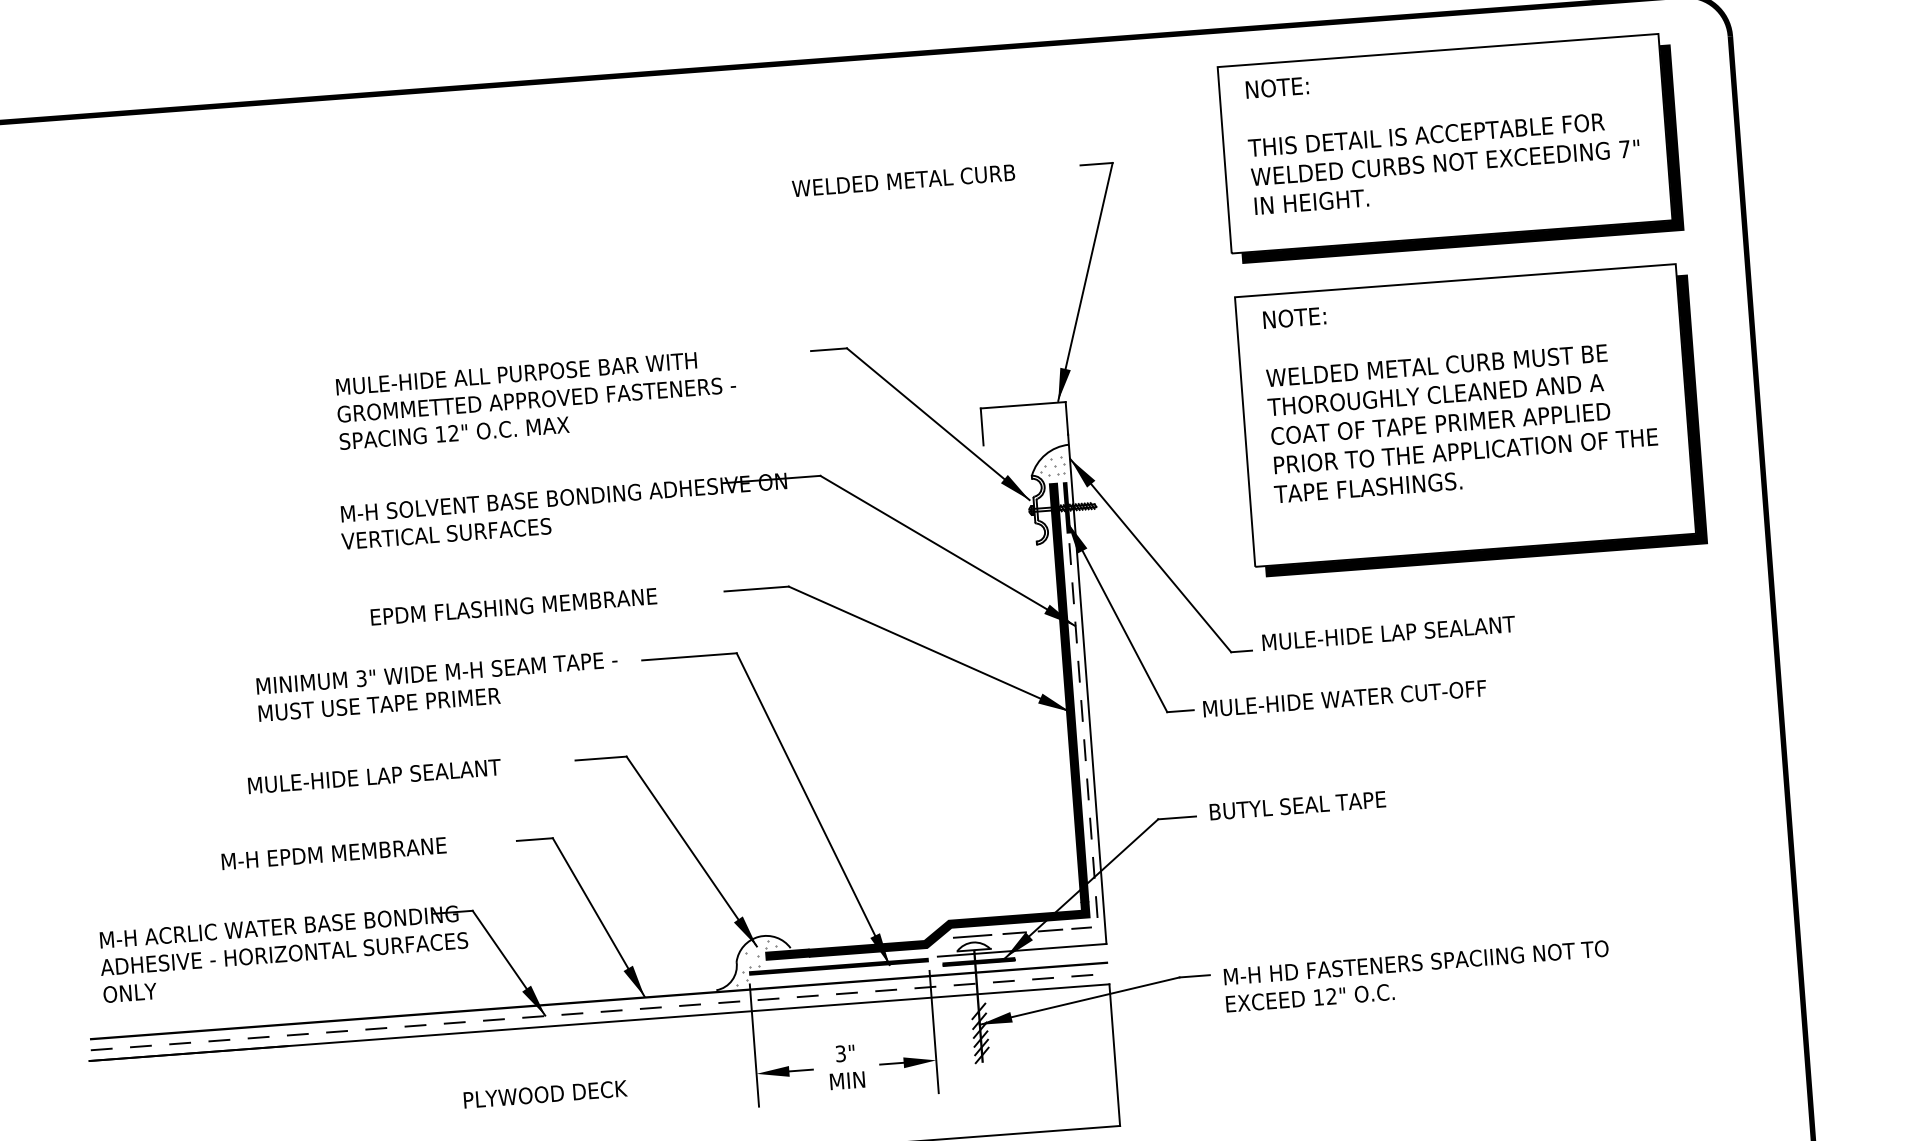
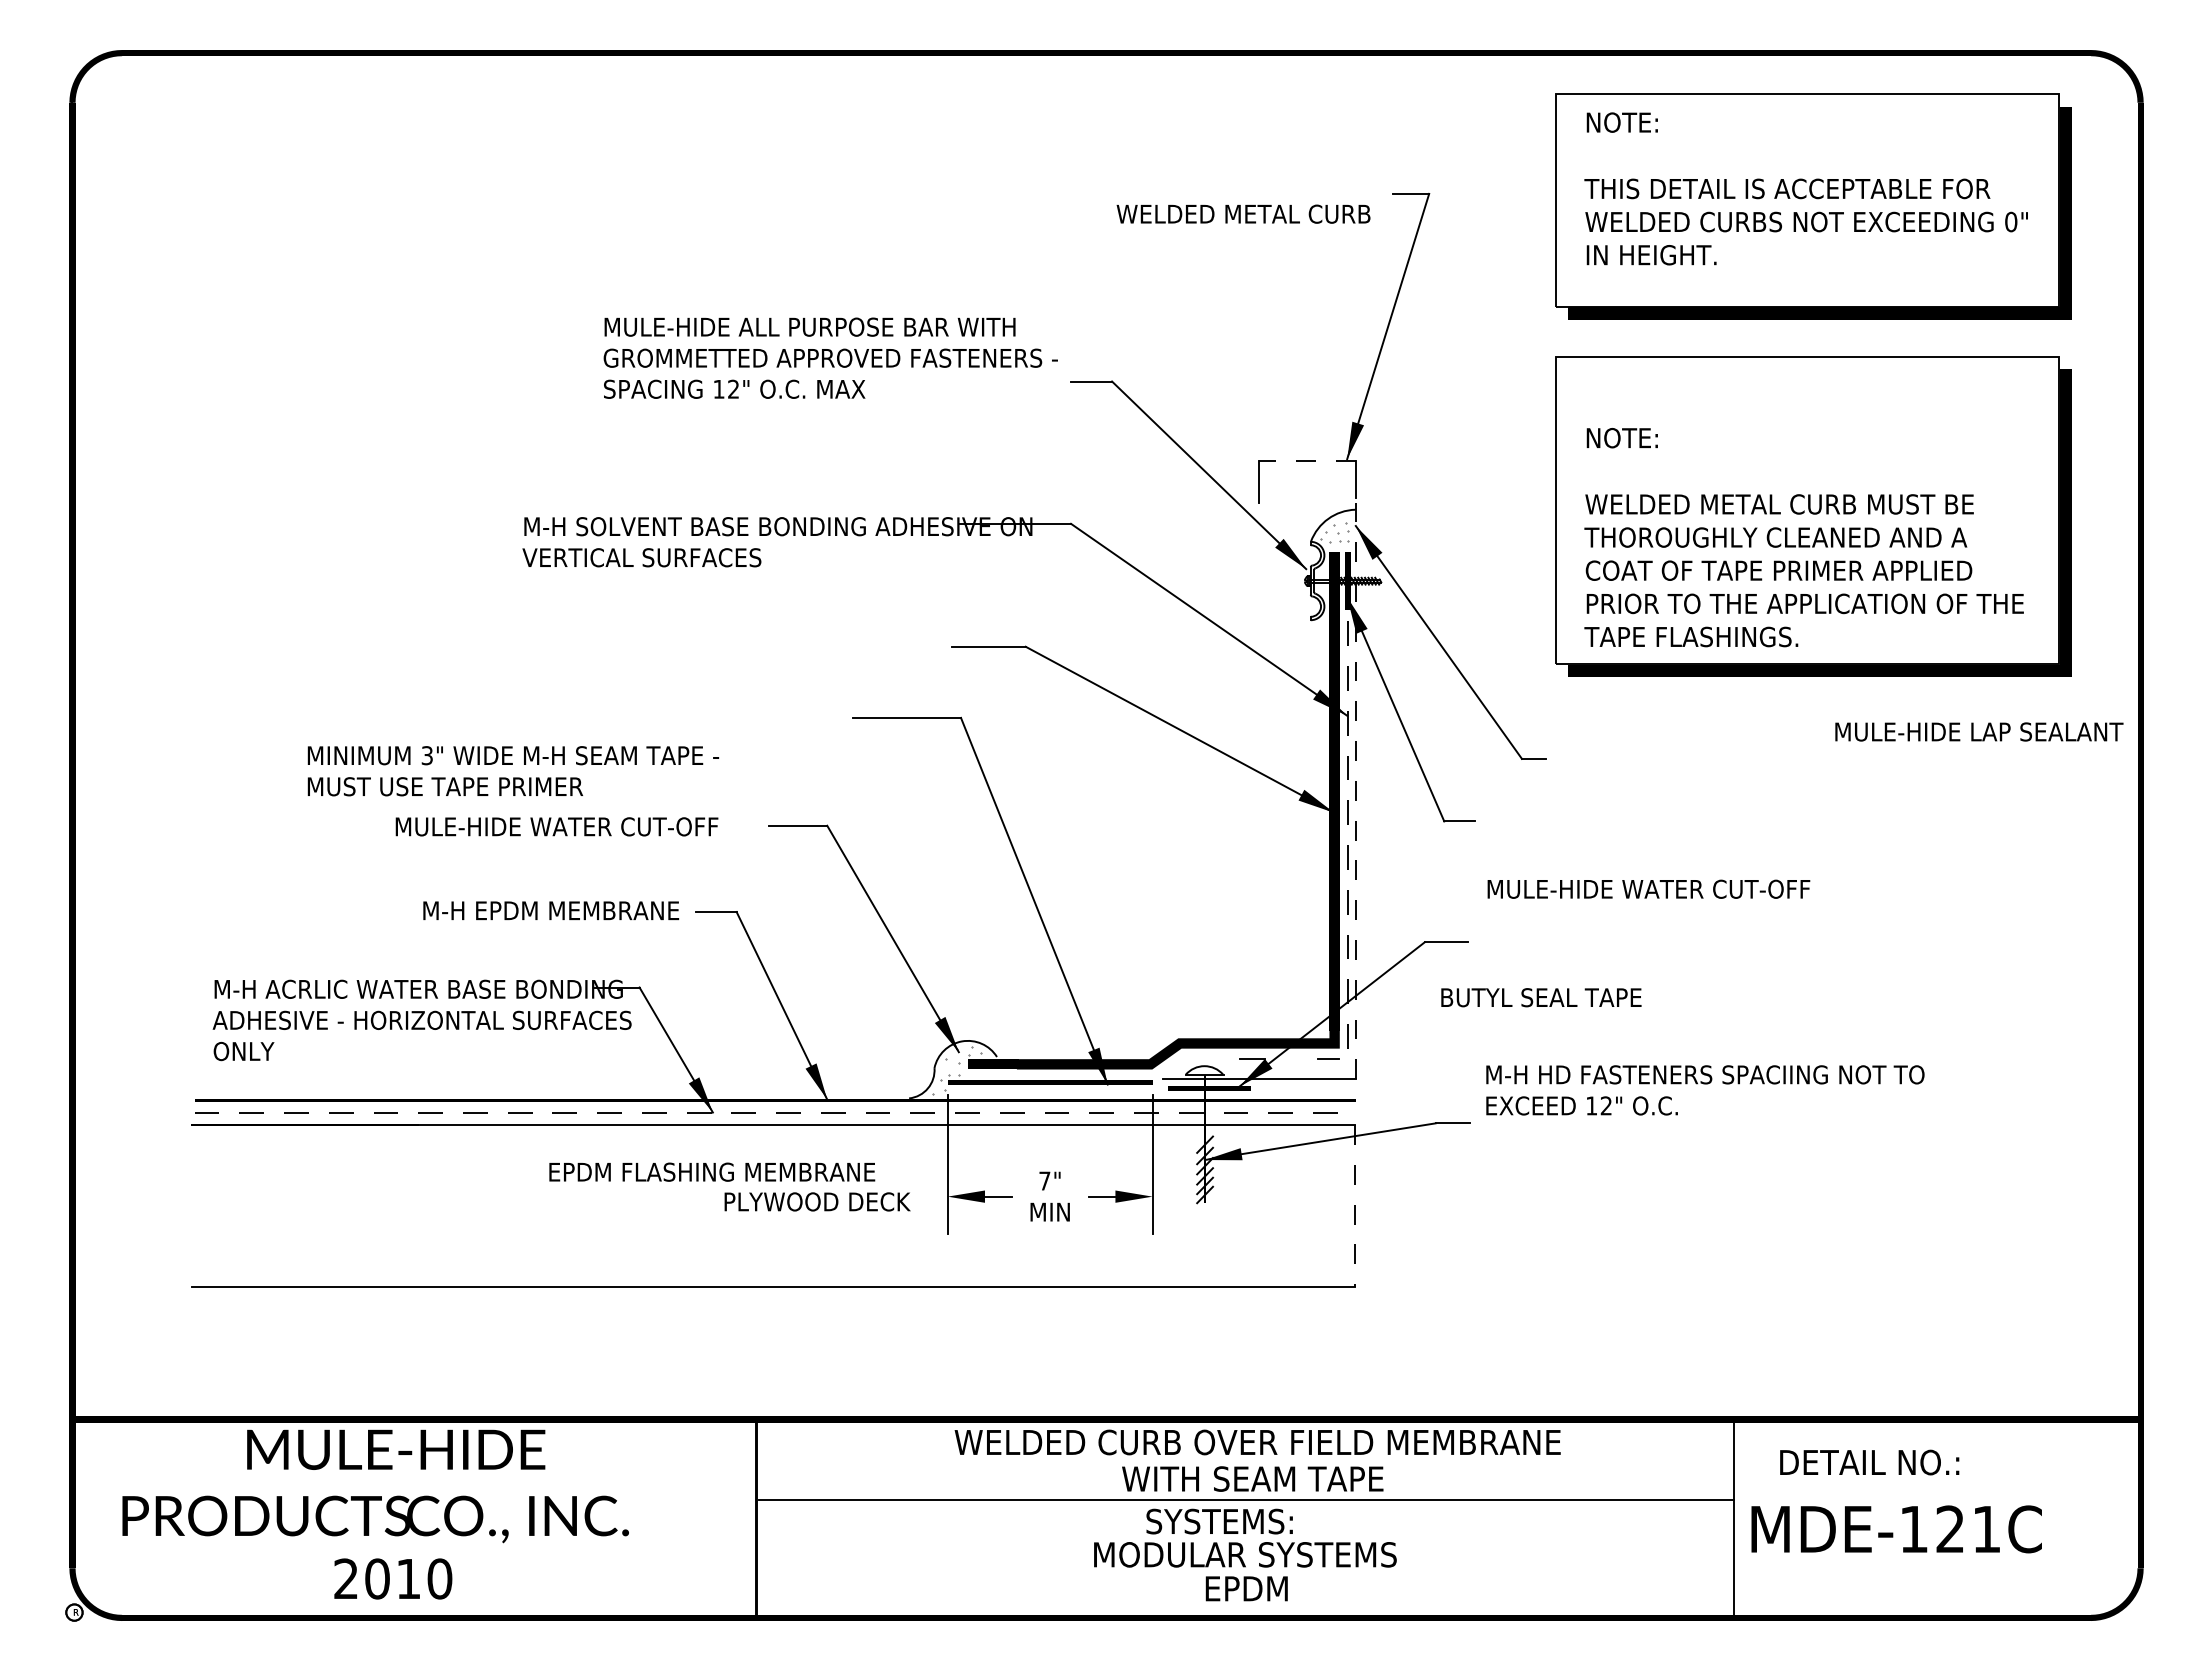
text: (1625, 148) -> (2011, 221), 7" -> 0"
text: (903, 180) -> (1243, 213), moved
text: (1459, 393) -> (1803, 537), moved
text: (536, 399) -> (830, 357), moved
line: (1022, 405) -> (1306, 461), solid -> dashed
text: (514, 606) -> (712, 1171), moved
text: (1388, 632) -> (1979, 731), moved
text: (438, 686) -> (513, 771), moved
line: (1087, 689) -> (1355, 788), solid -> dashed
text: (1344, 698) -> (1648, 888), moved
text: (448, 770) -> (624, 826), MULE-HIDE LAP SEALANT -> MULE-HIDE WATER CUT-OFF
text: (1297, 805) -> (1541, 997), moved
text: (334, 853) -> (551, 910), moved
line: (1049, 930) -> (1292, 1059), removed
line: (972, 936) -> (1204, 1059), removed
text: (1417, 976) -> (1705, 1090), moved
text: (840, 1053) -> (1044, 1180), 3" -> 7"
line: (1114, 1054) -> (1355, 1205), solid -> dashed
text: (545, 1094) -> (817, 1201), moved

